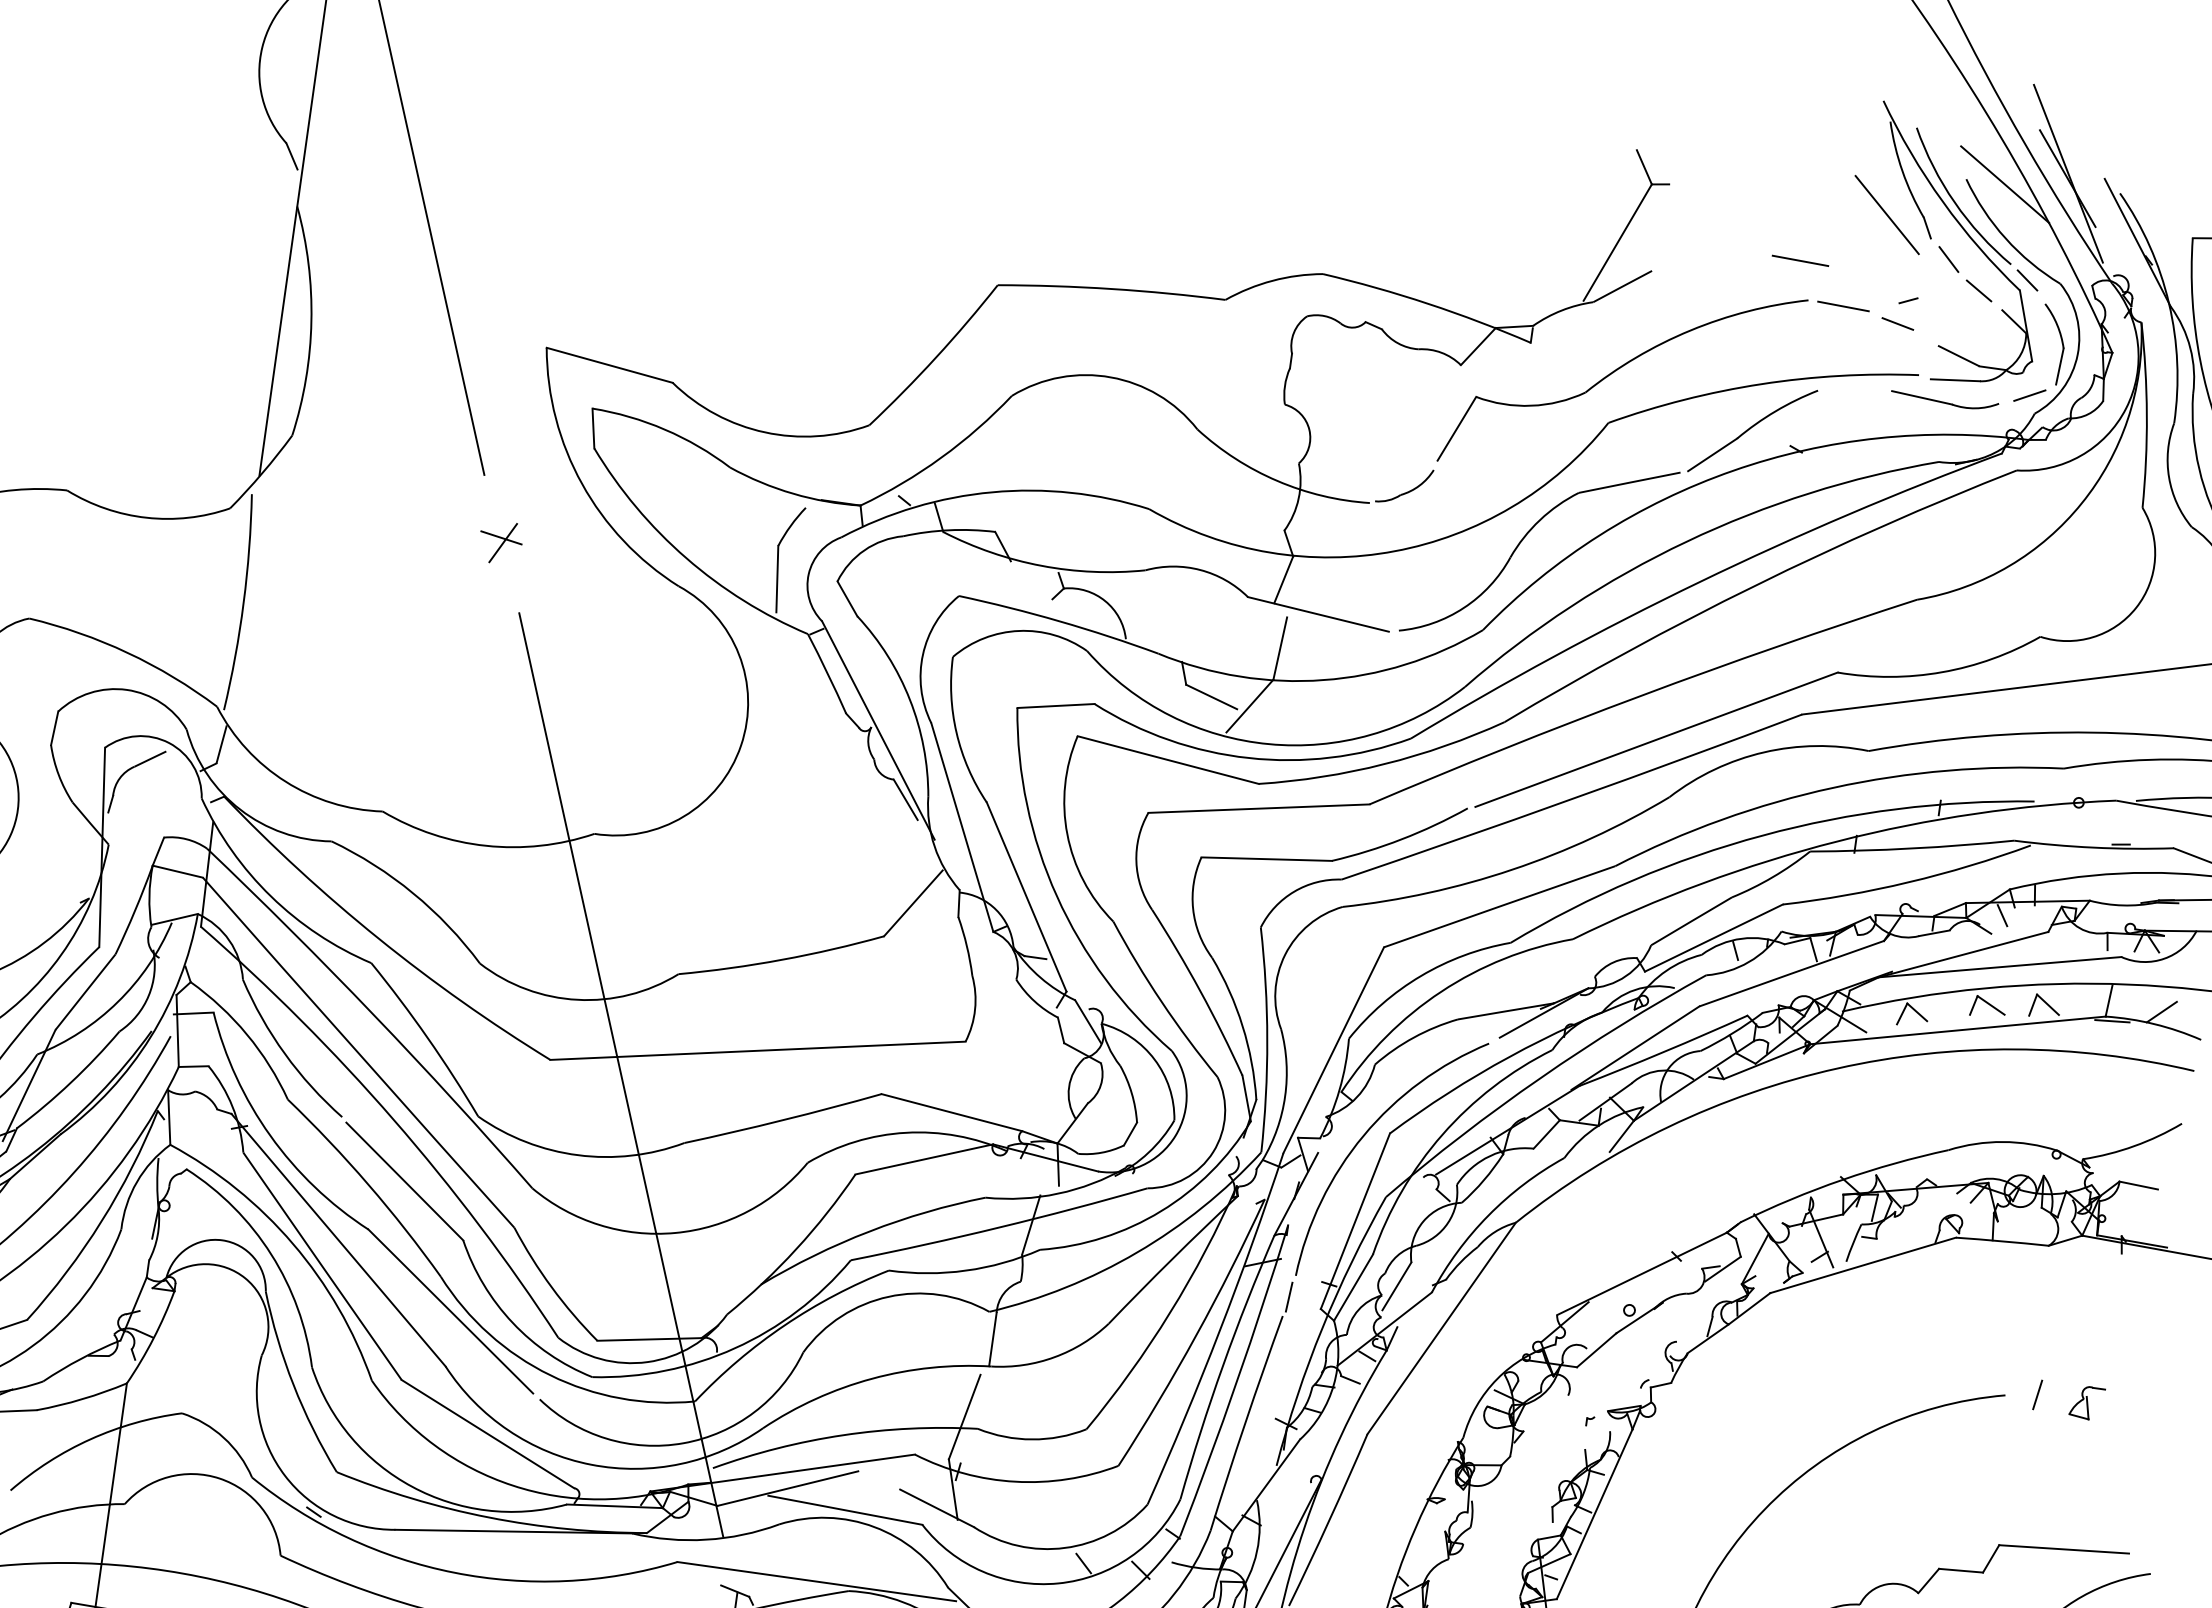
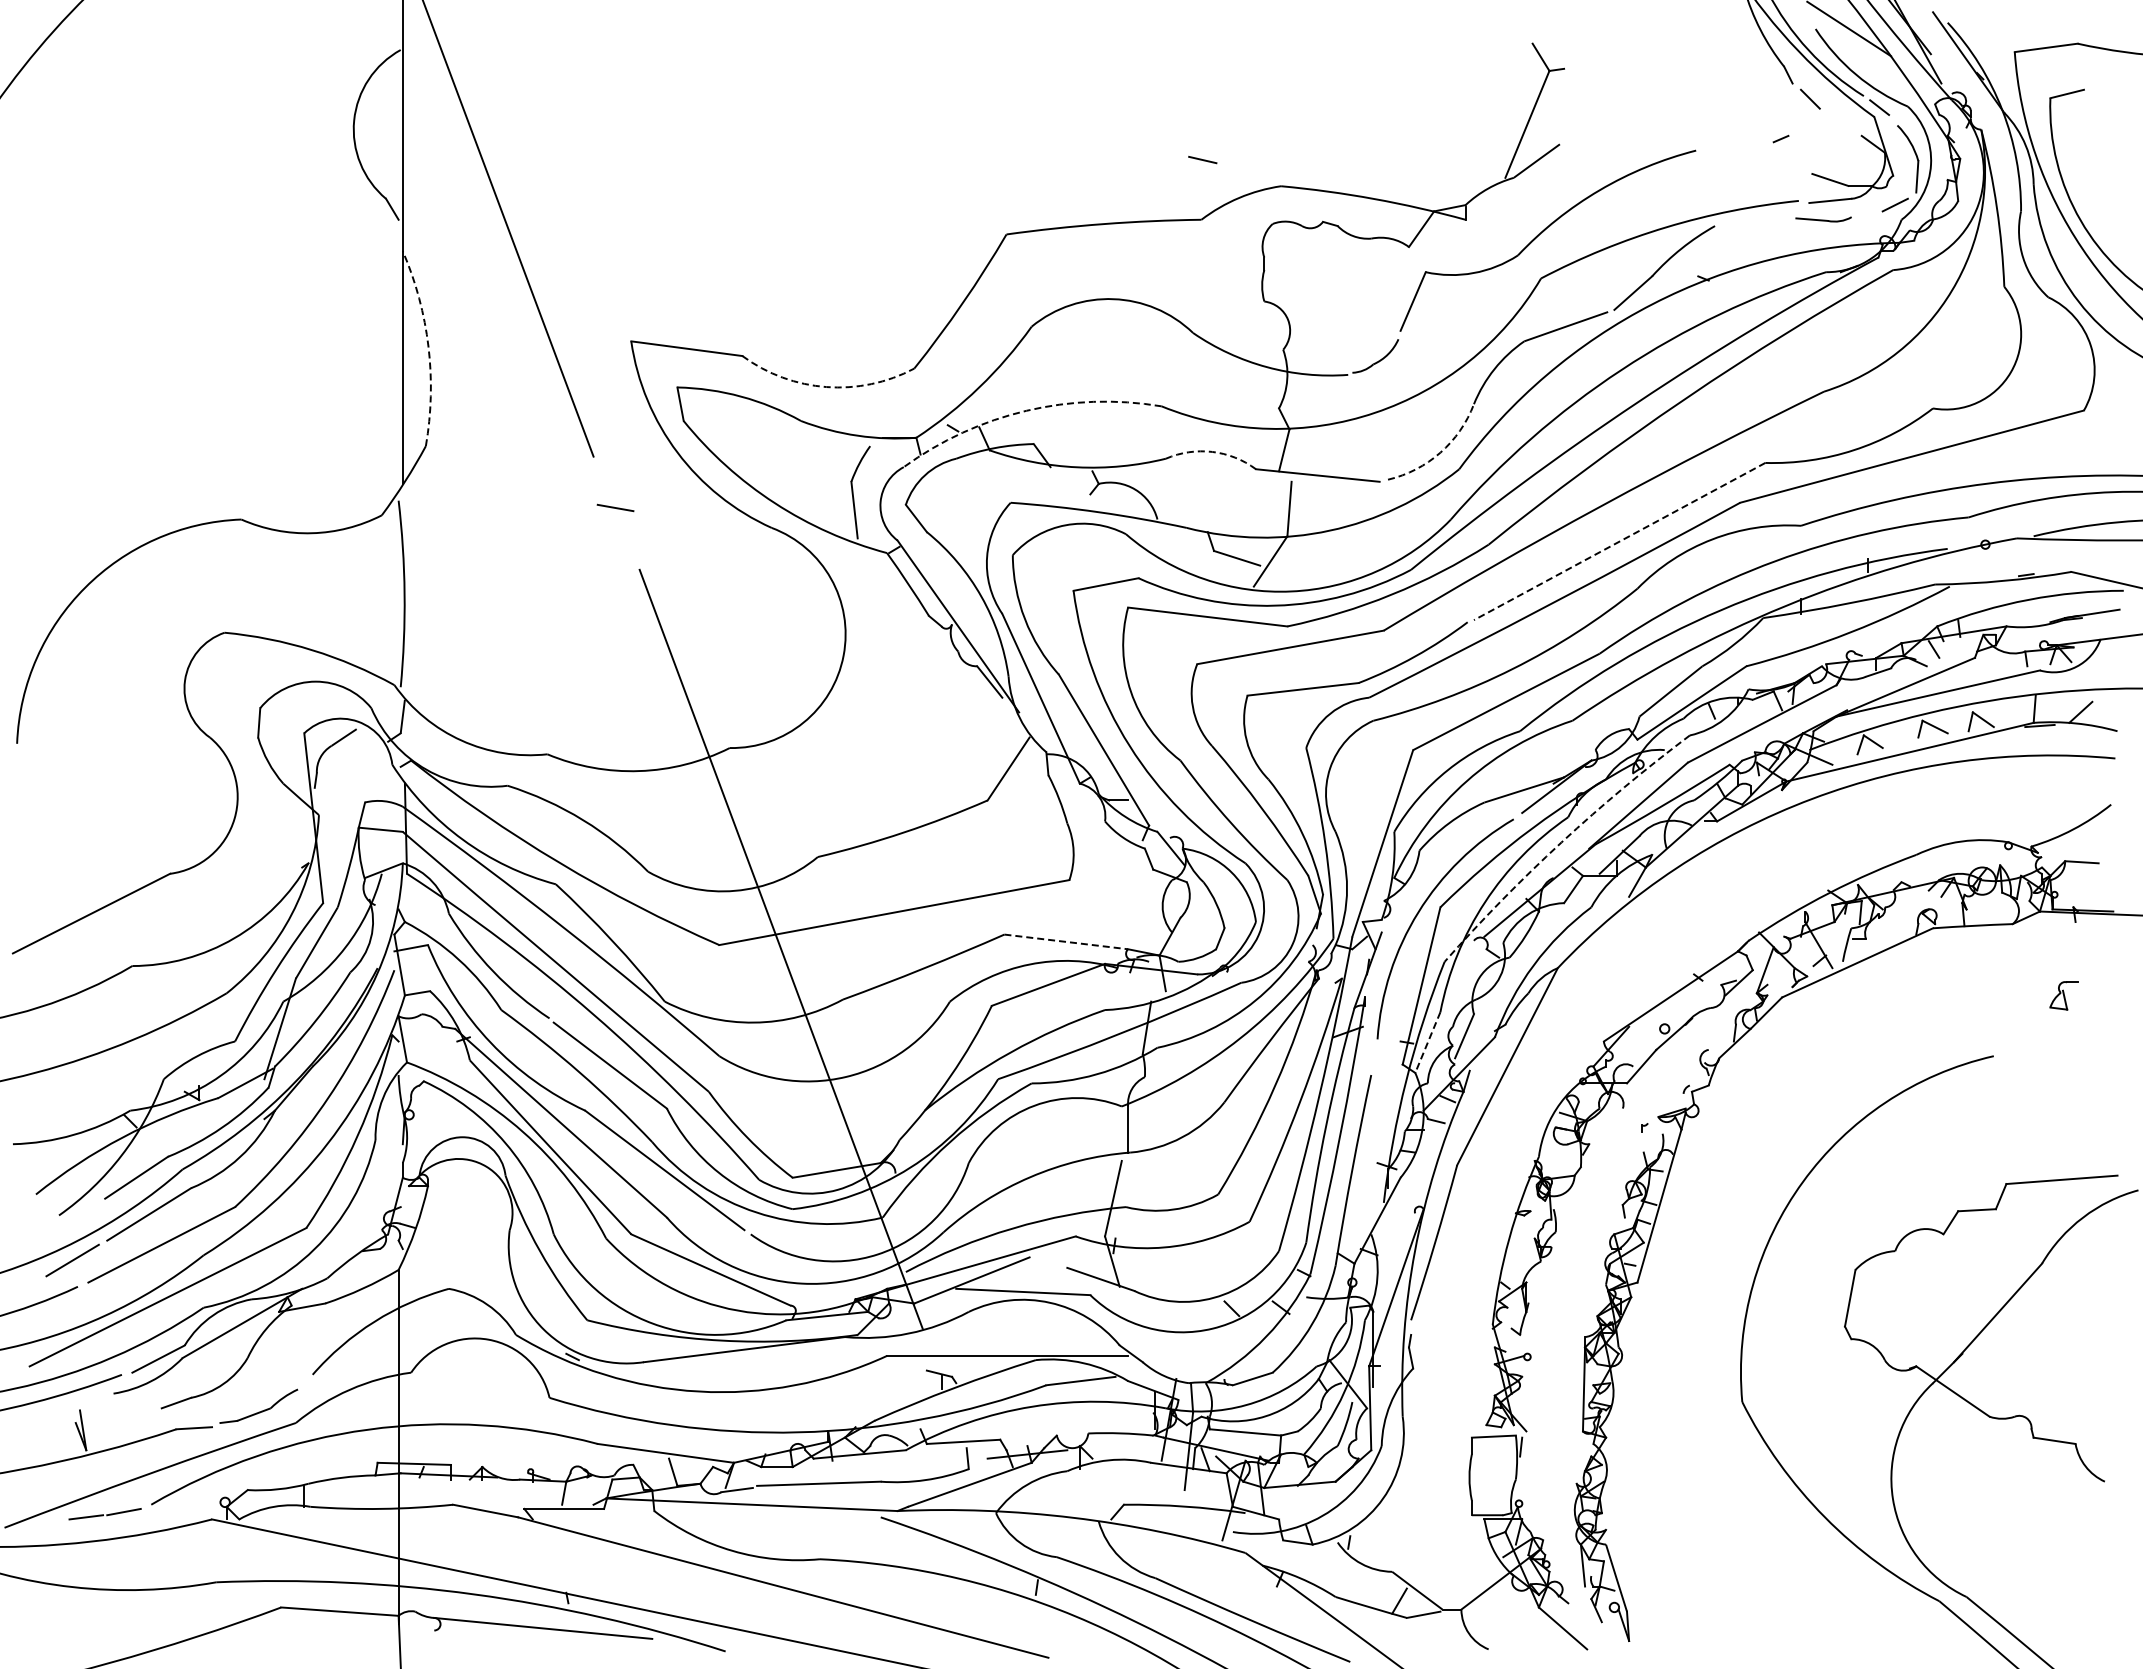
line: (1886, 214) -> (1752, 68), removed
line: (1800, 261) -> (1684, 118), removed
line: (1978, 289) -> (1839, 121), removed
line: (1843, 306) -> (1726, 151), removed
arc: (311, 321) -> (428, 347), solid -> dashed
line: (1897, 324) -> (1202, 160), moved
part: (1944, 400) -> (1823, 219), size x0.6
arc: (764, 432) -> (826, 387), solid -> dashed
arc: (992, 491) -> (1026, 410), solid -> dashed
line: (502, 543) -> (617, 512), removed
arc: (1200, 569) -> (1212, 451), solid -> dashed
arc: (1463, 607) -> (1440, 452), solid -> dashed
line: (1656, 739) -> (1619, 541), solid -> dashed
arc: (1540, 1078) -> (1561, 842), solid -> dashed
line: (952, 1112) -> (1066, 941), solid -> dashed
line: (1353, 1287) -> (1427, 1042), solid -> dashed
line: (1289, 1296) -> (1374, 1057), removed
line: (2037, 1394) -> (2020, 1051), removed
part: (2086, 1402) -> (2063, 995), moved

